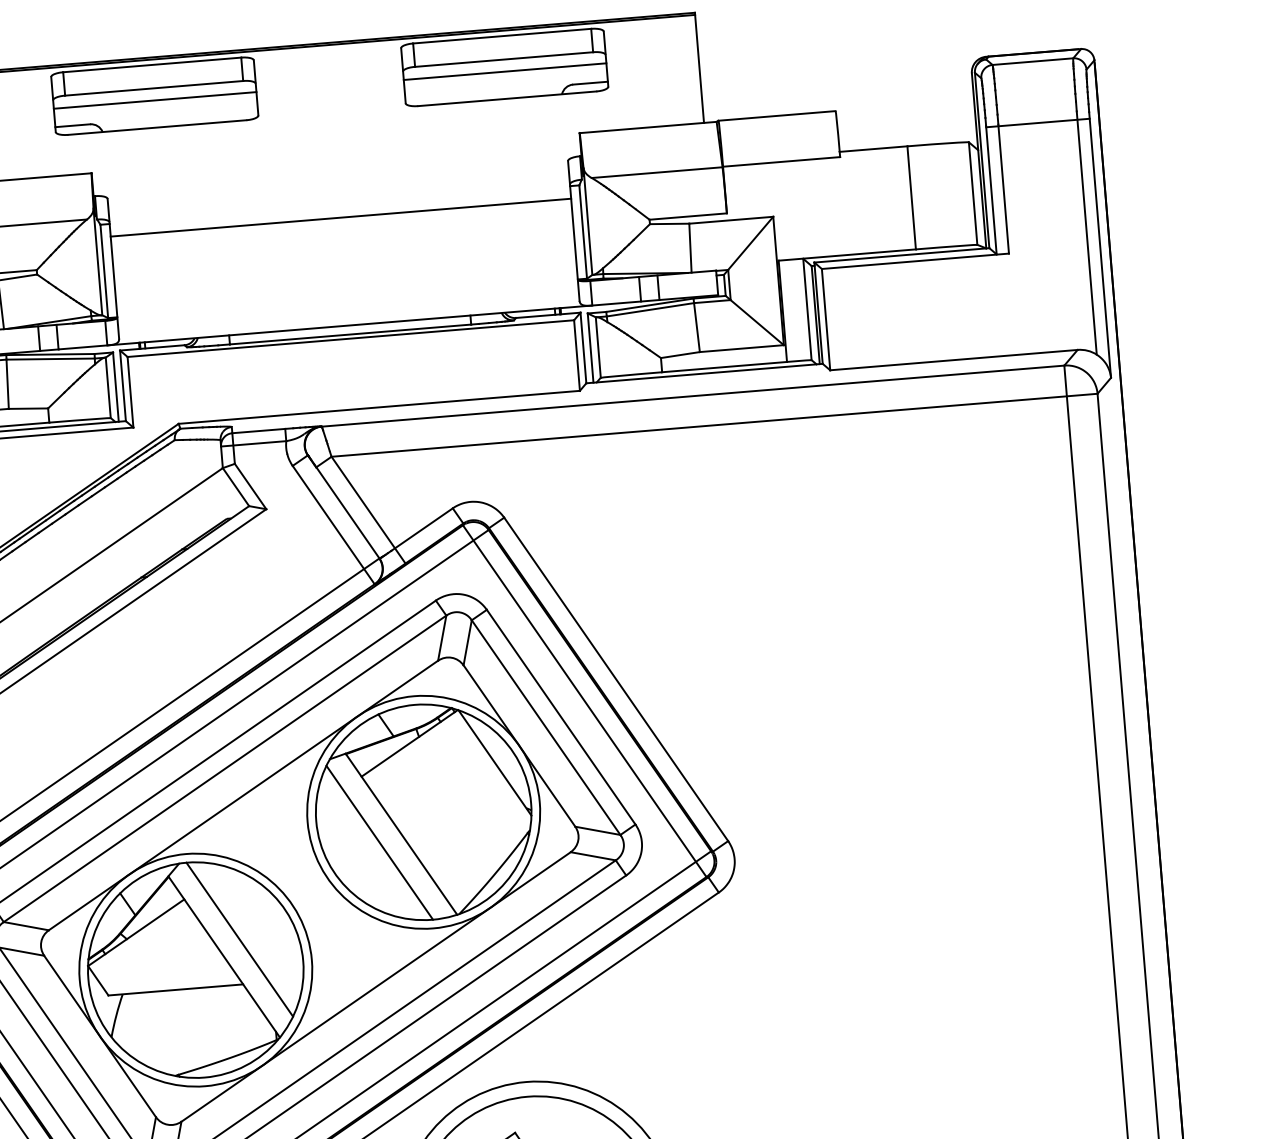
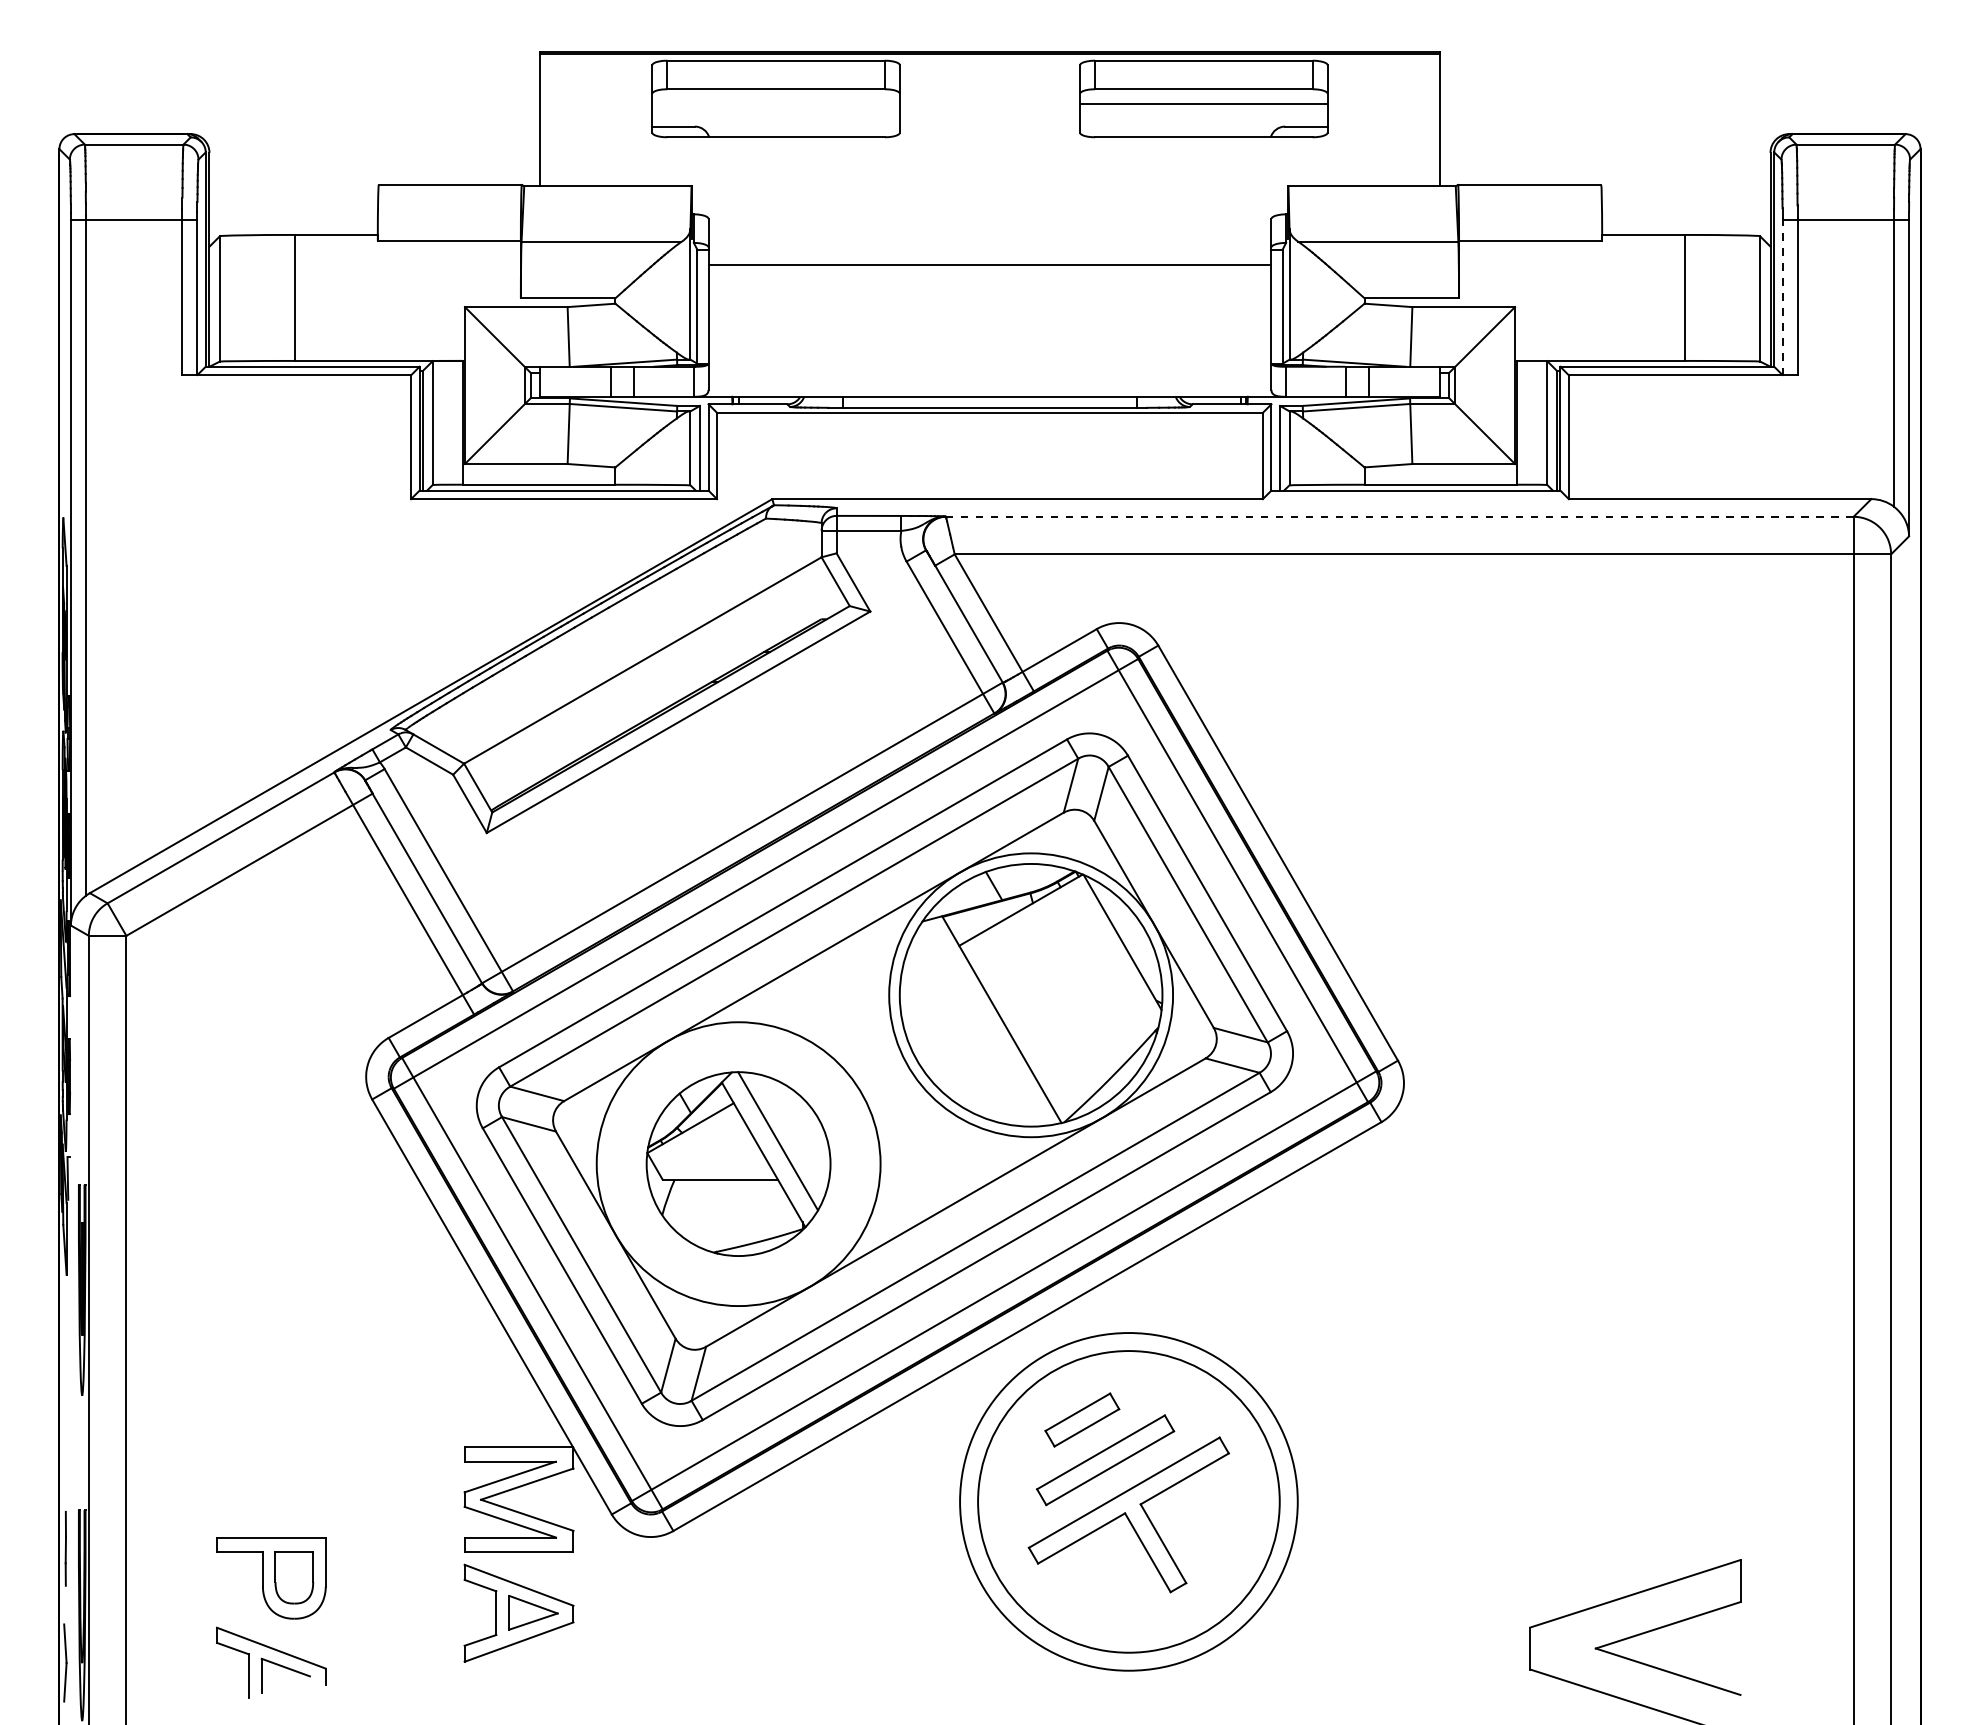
line: (154, 100) -> (775, 104), removed
line: (991, 190) -> (1782, 296), solid -> dashed
line: (692, 395) -> (1399, 516), solid -> dashed
line: (379, 842) -> (974, 1027), removed
part: (195, 969) -> (738, 1163), size x0.7

